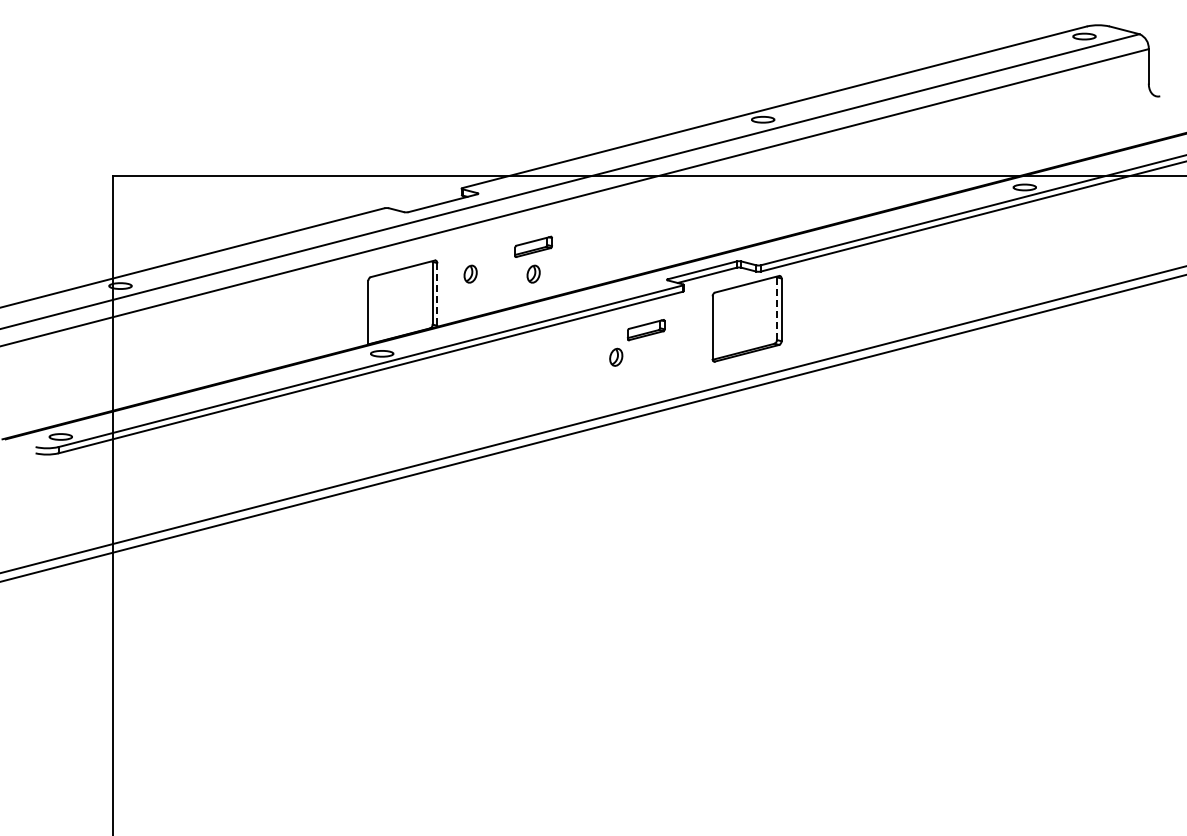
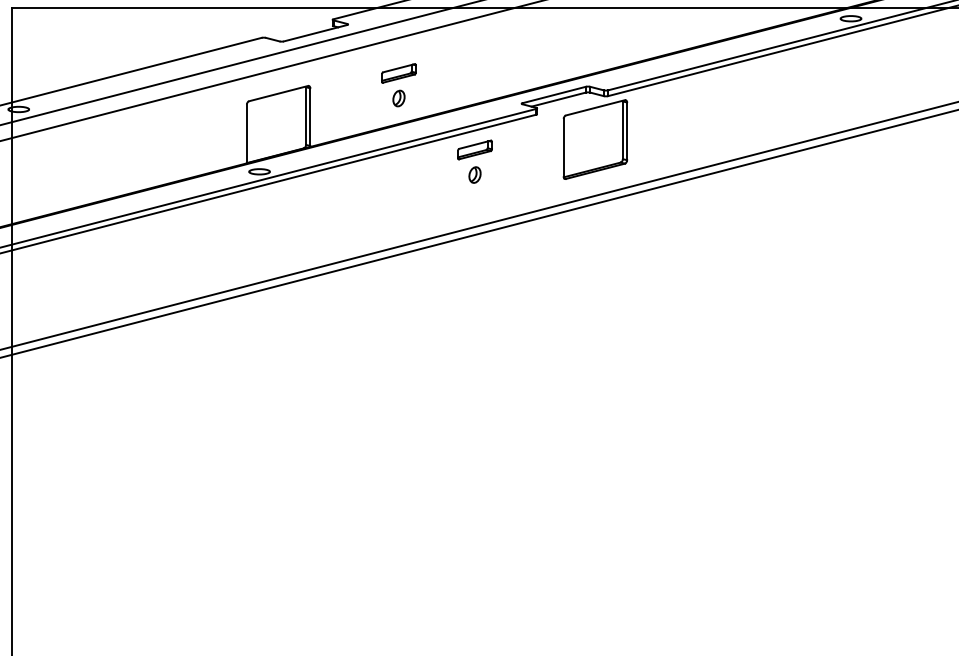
part: (470, 273) -> (340, 97), removed
line: (437, 294) -> (310, 117), dashed -> solid
line: (776, 308) -> (622, 130), dashed -> solid
part: (646, 330) -> (475, 150), moved

